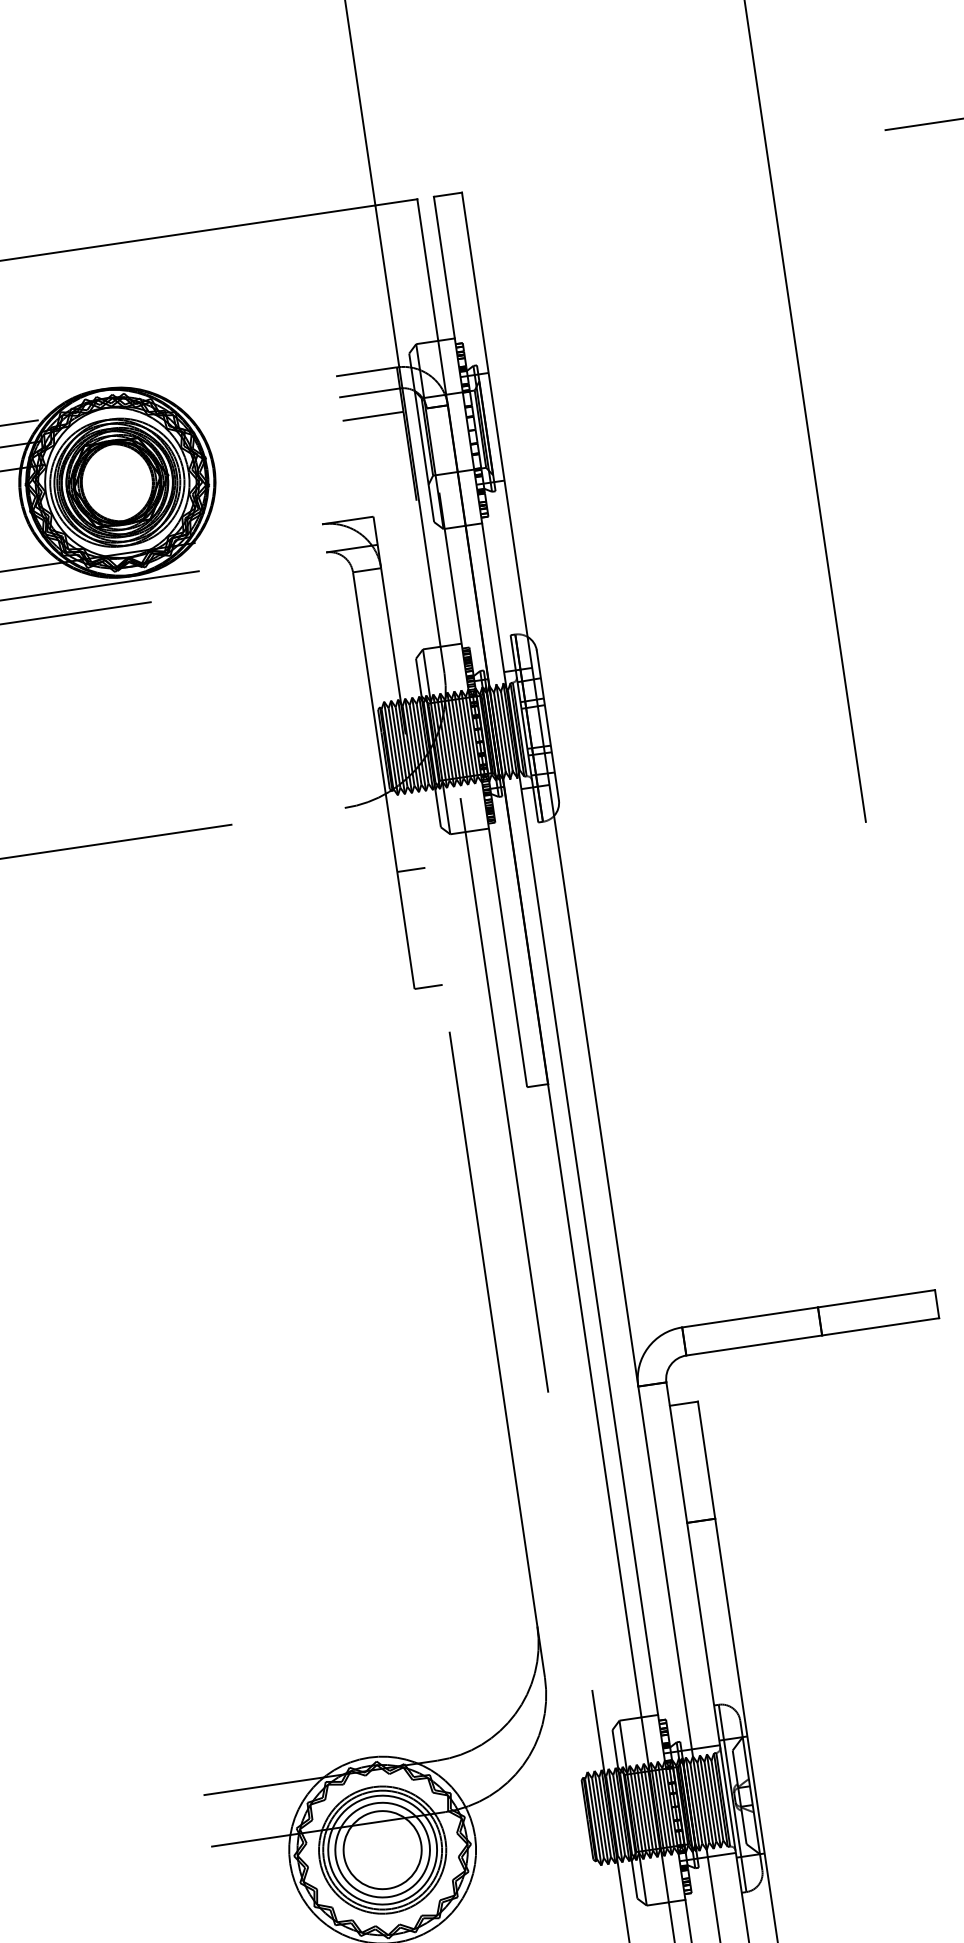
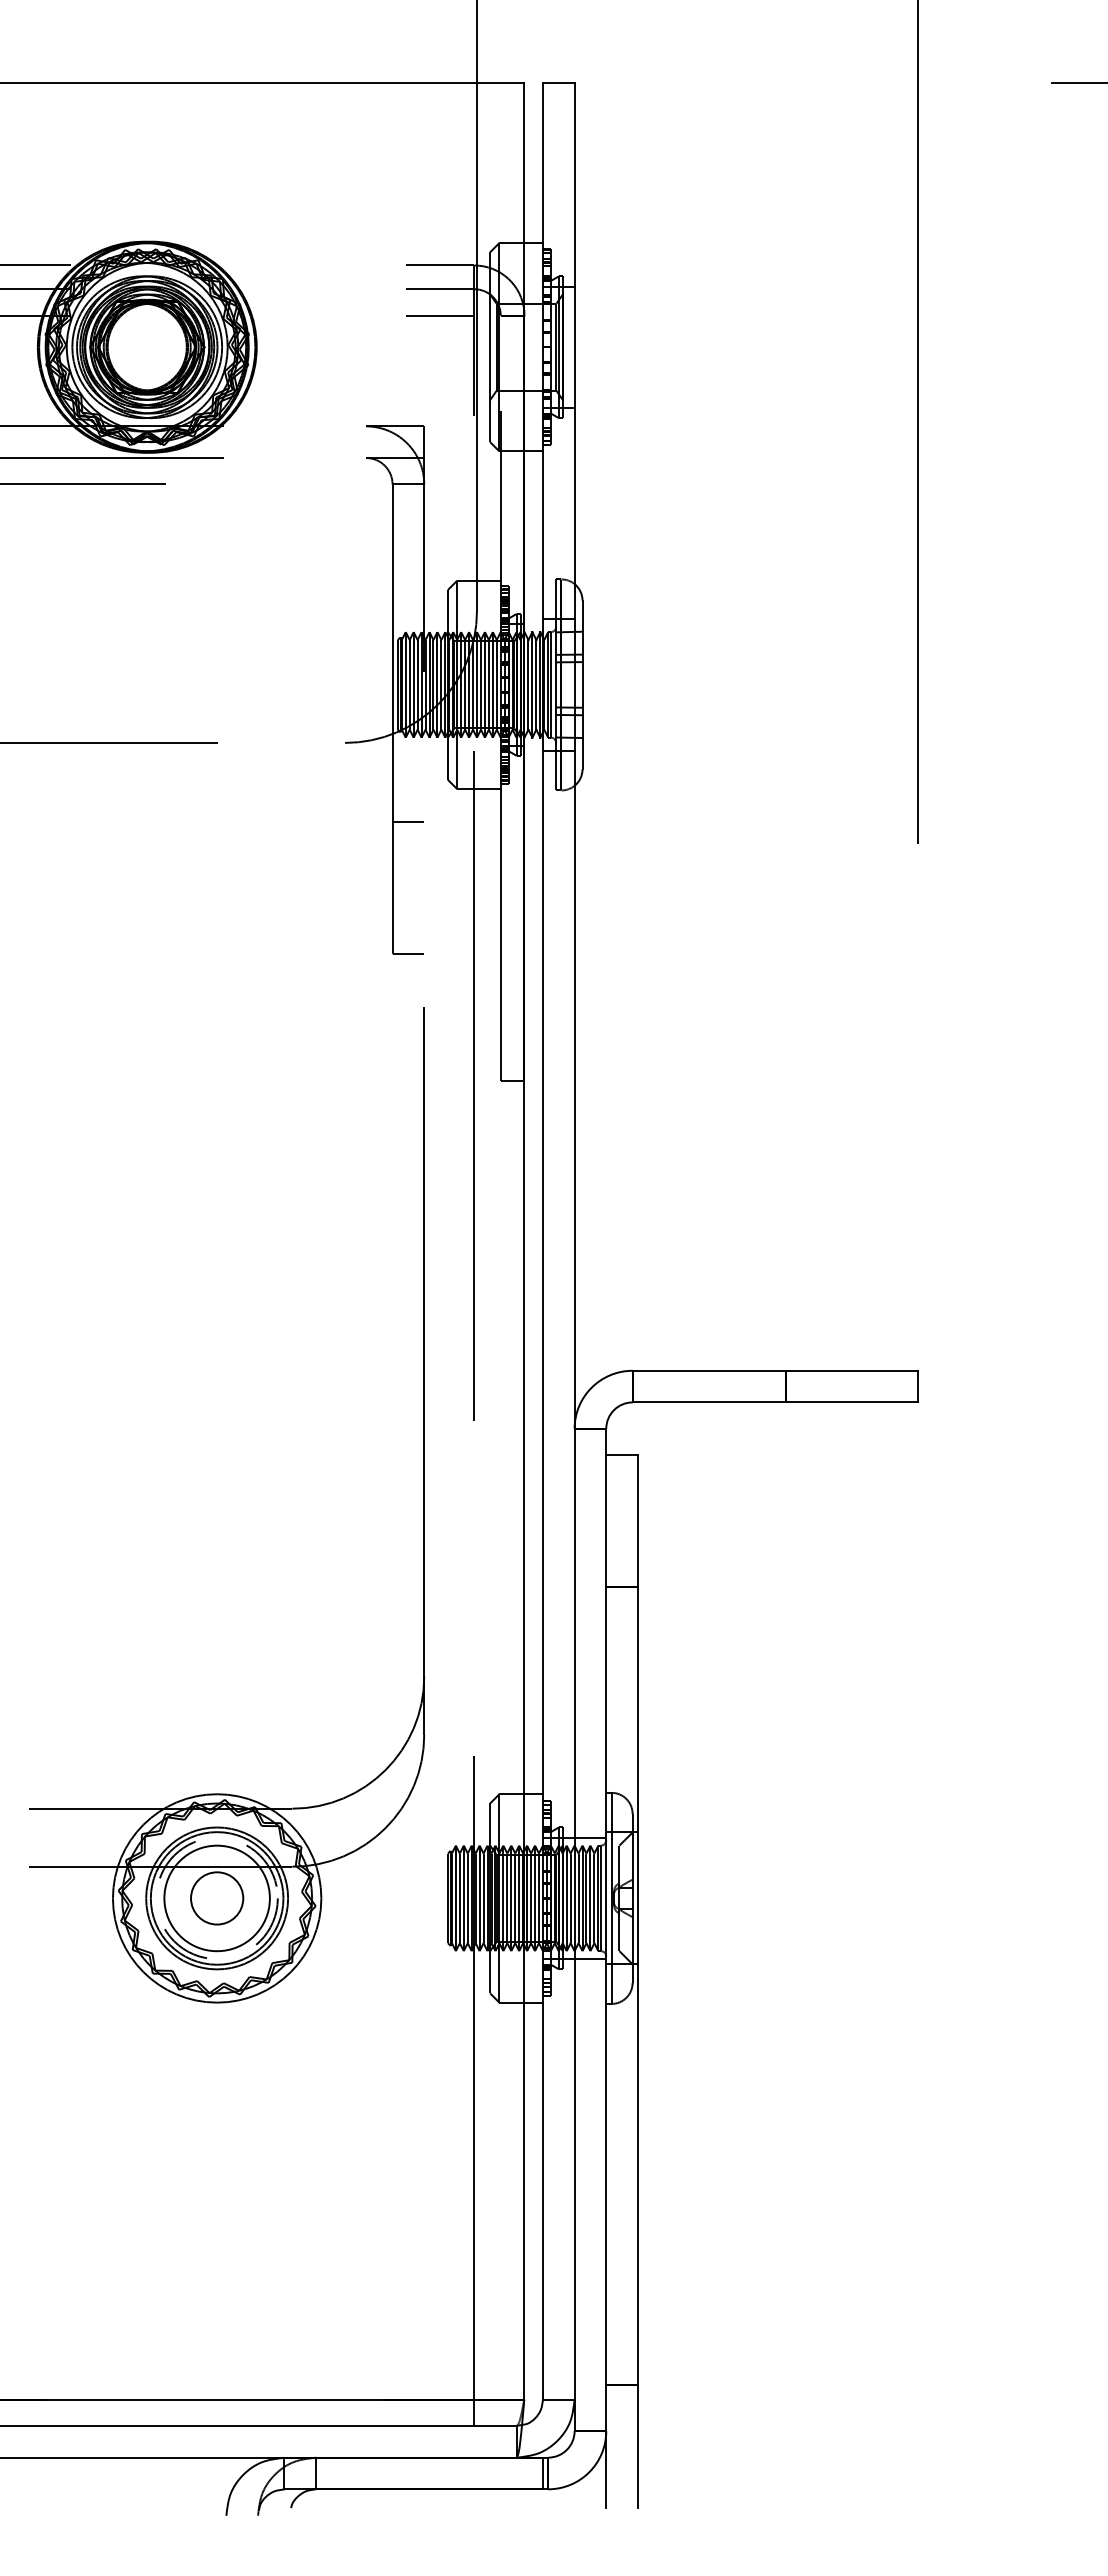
circle: (381, 1849) -> (216, 1897), size x0.6
circle: (382, 1850) -> (216, 1898), solid -> dashed

